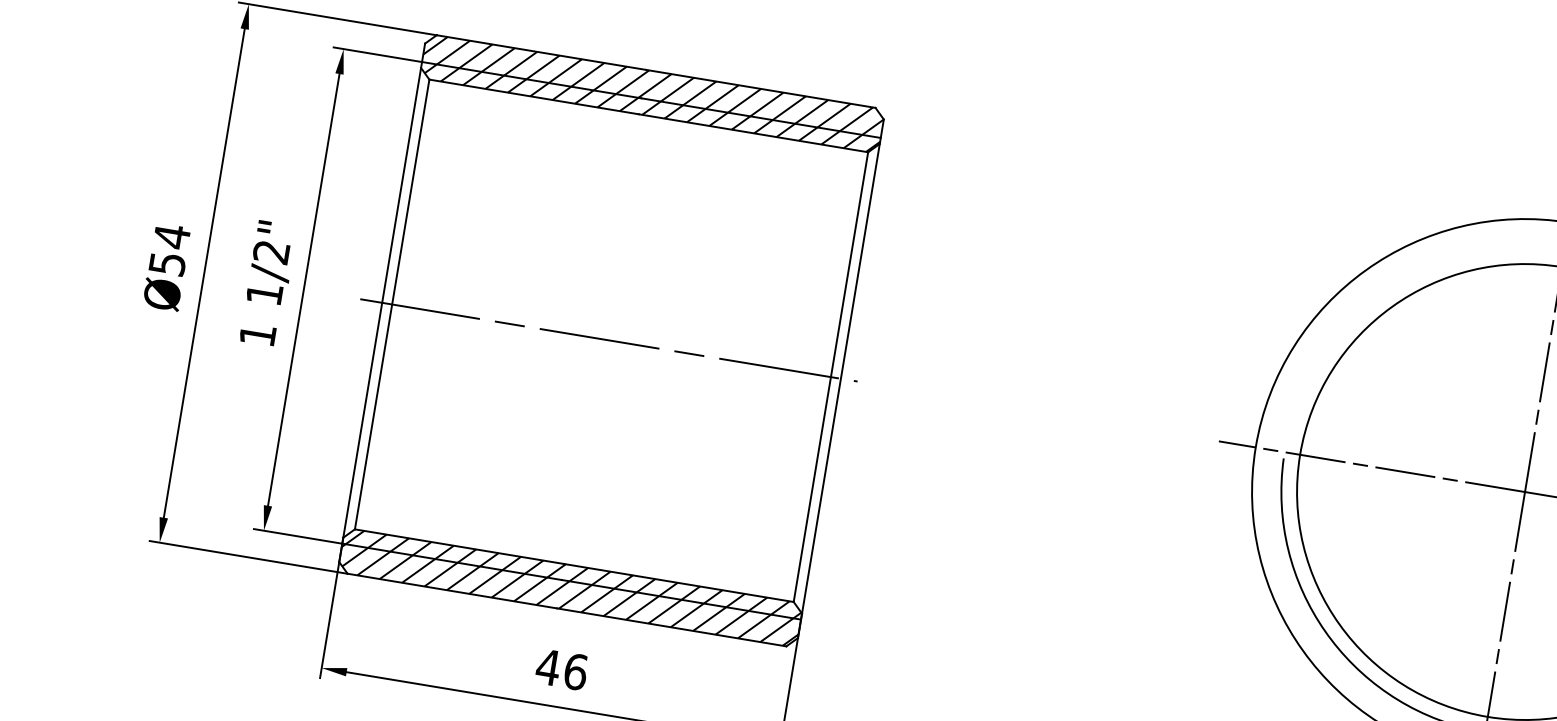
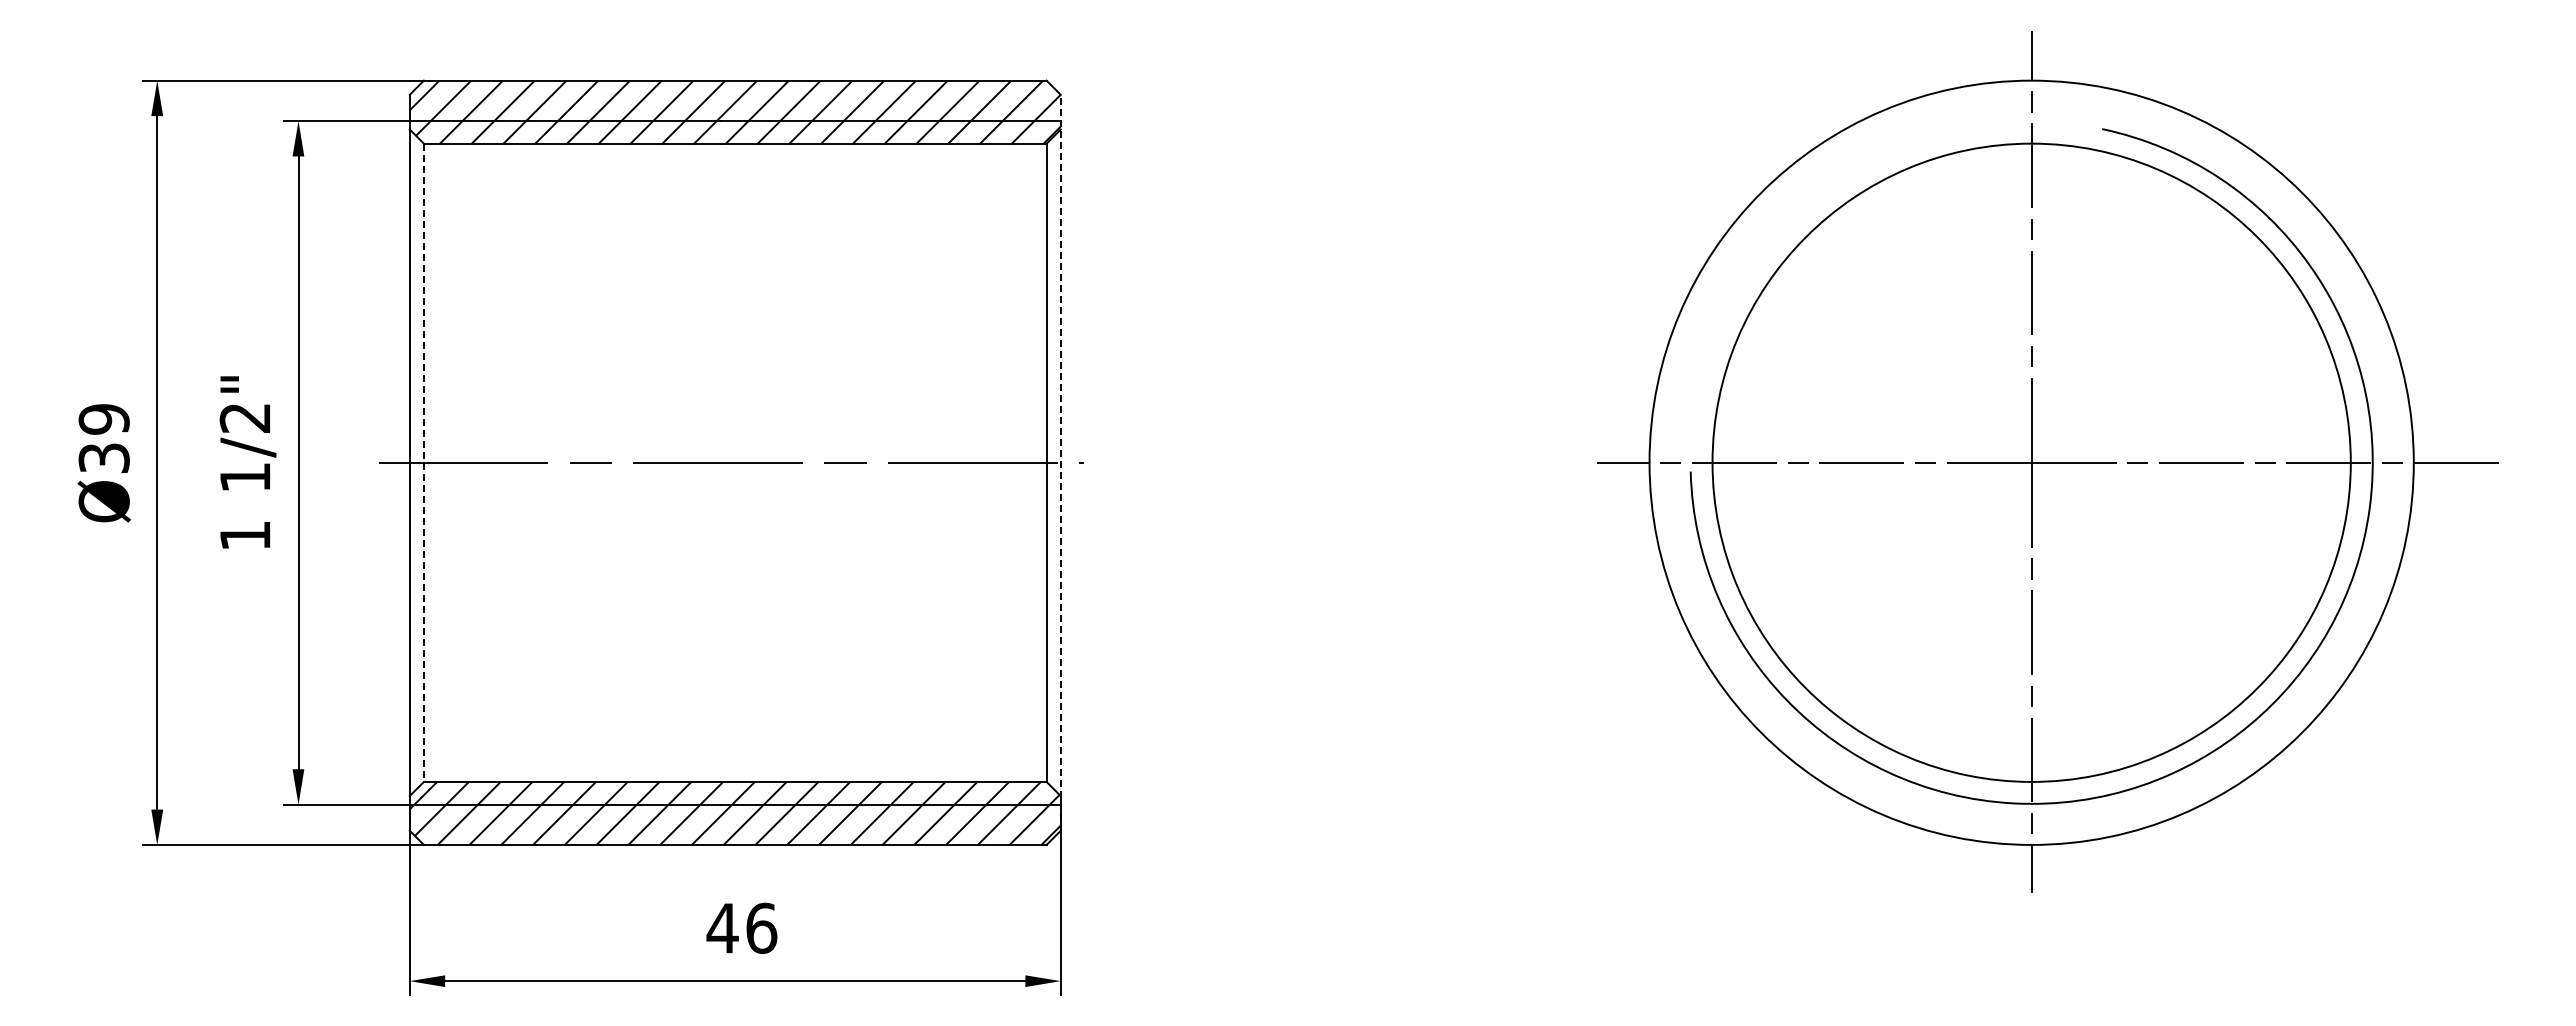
text: (169, 249) -> (103, 437), Ø54 -> Ø39
line: (391, 304) -> (423, 463), solid -> dashed
line: (840, 378) -> (1060, 462), solid -> dashed

